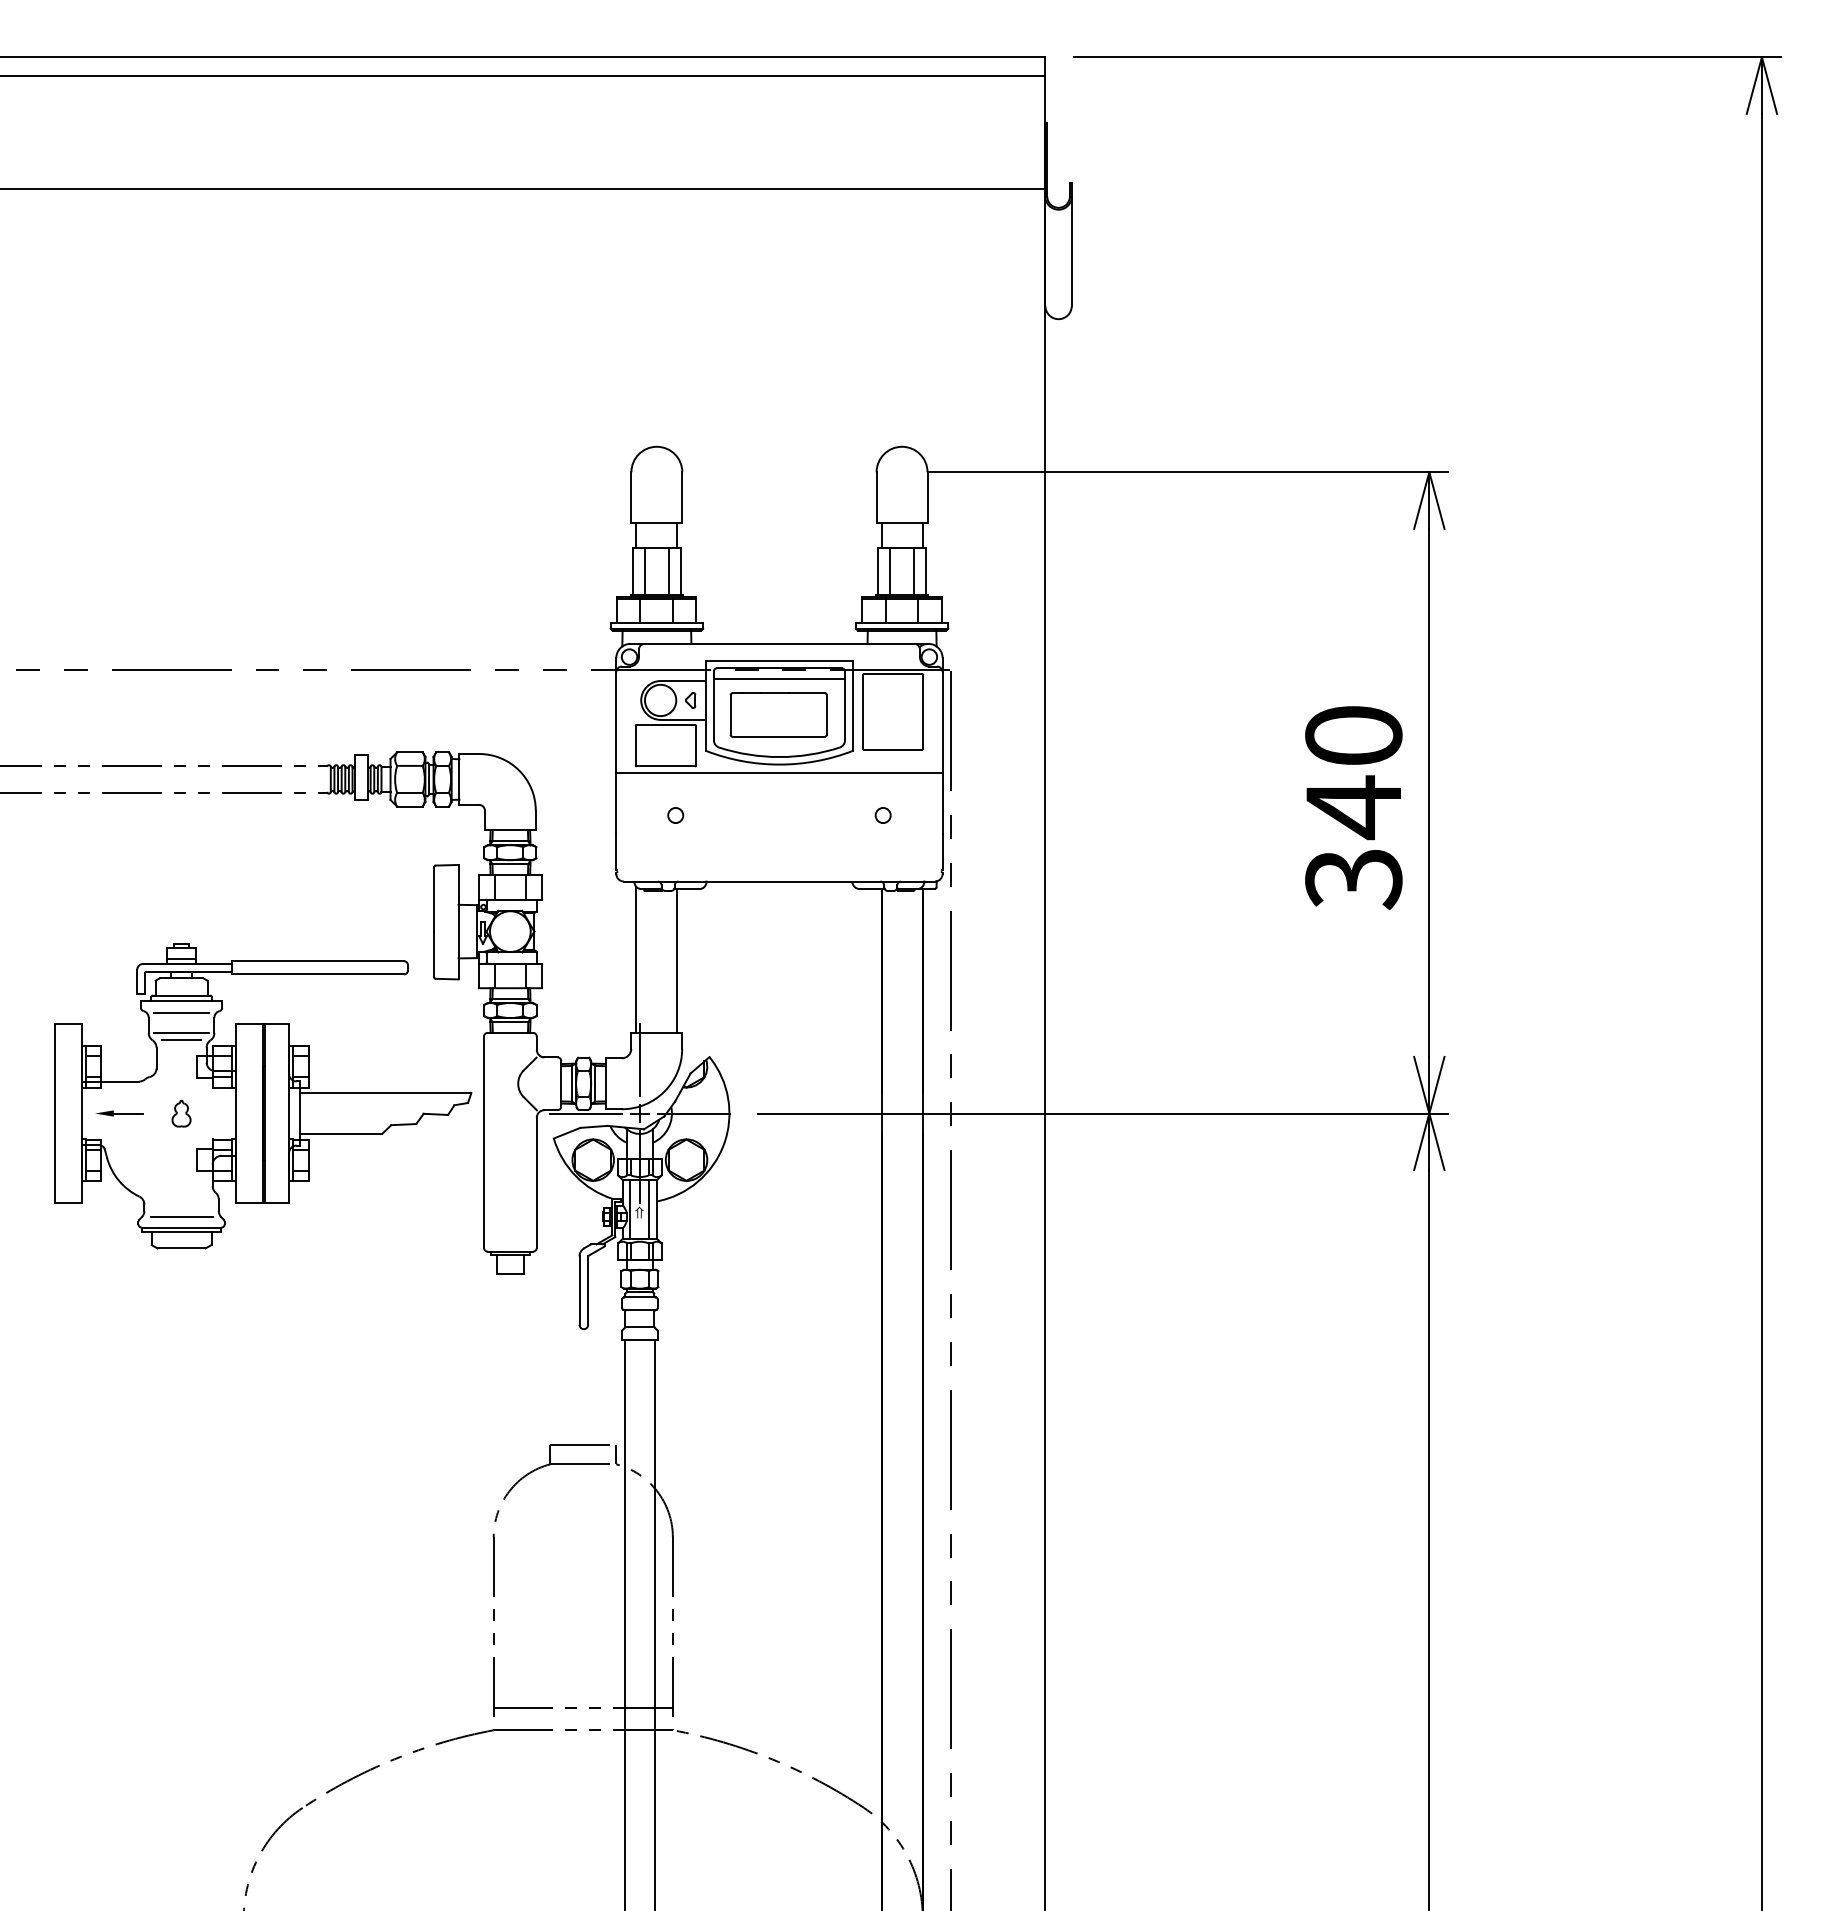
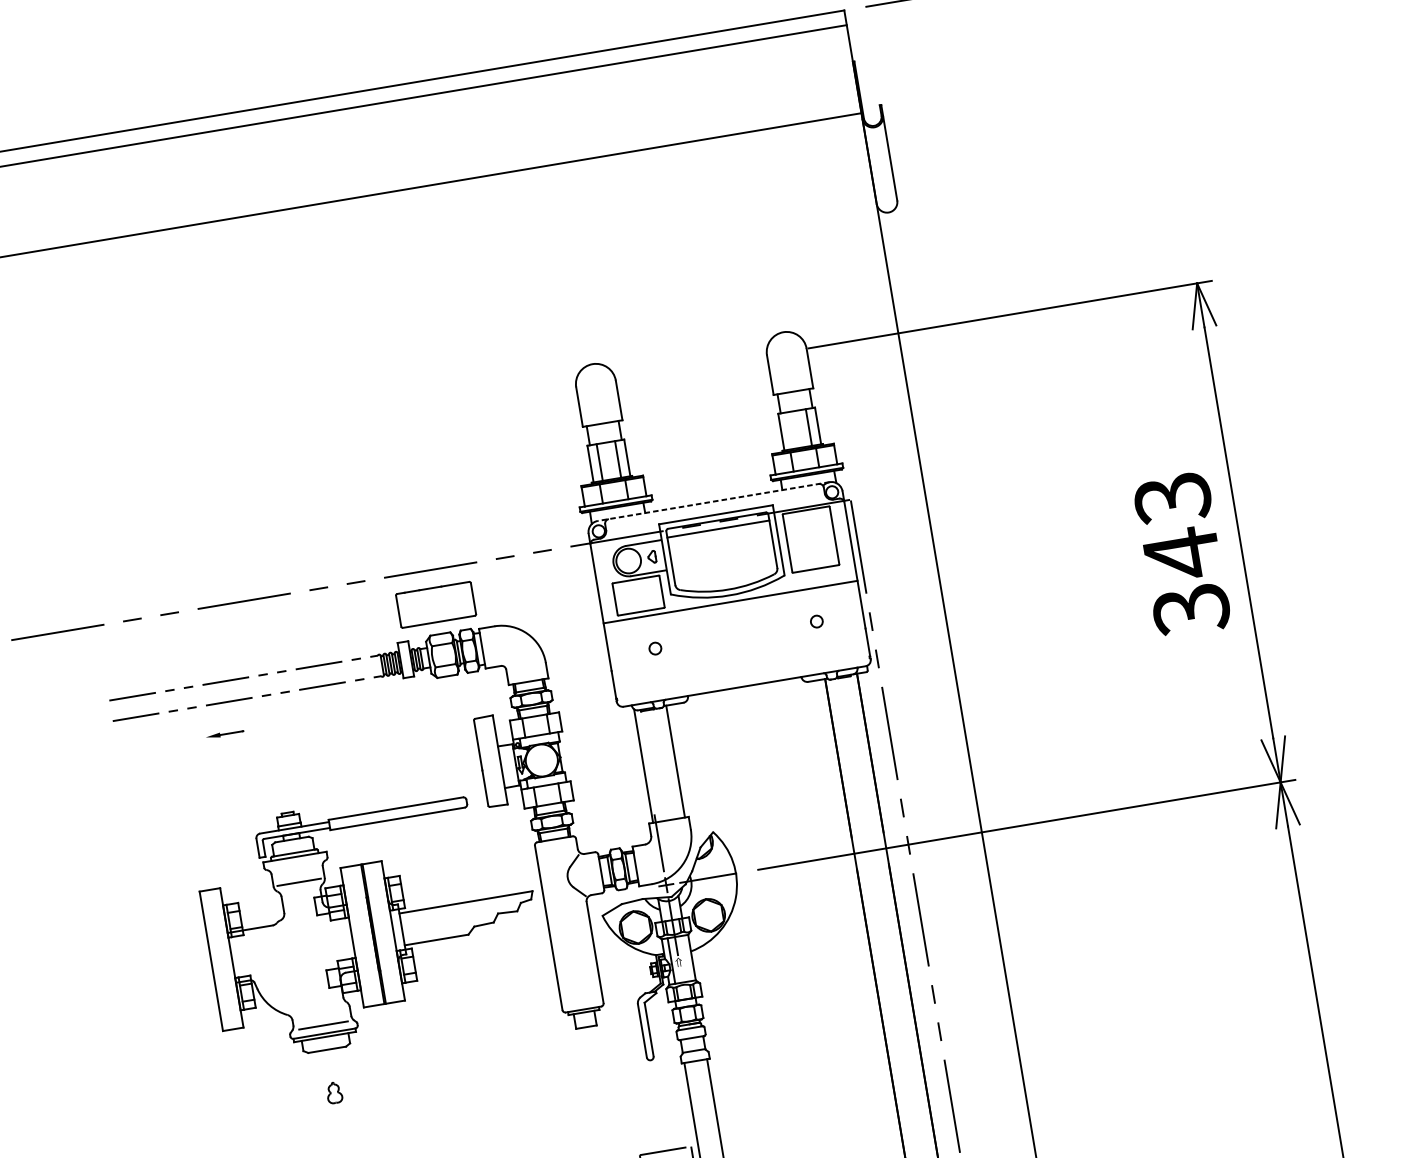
line: (890, 570) -> (790, 429), removed
line: (779, 643) -> (713, 501), solid -> dashed
part: (778, 714) -> (435, 604), moved
text: (1353, 736) -> (1172, 498), 340 -> 343
line: (181, 1013) -> (296, 867), removed
line: (181, 1040) -> (300, 888), removed
part: (119, 1113) -> (224, 734), moved
part: (181, 1113) -> (334, 1092), moved
line: (585, 1113) -> (623, 892), removed
line: (649, 1209) -> (686, 958), removed

